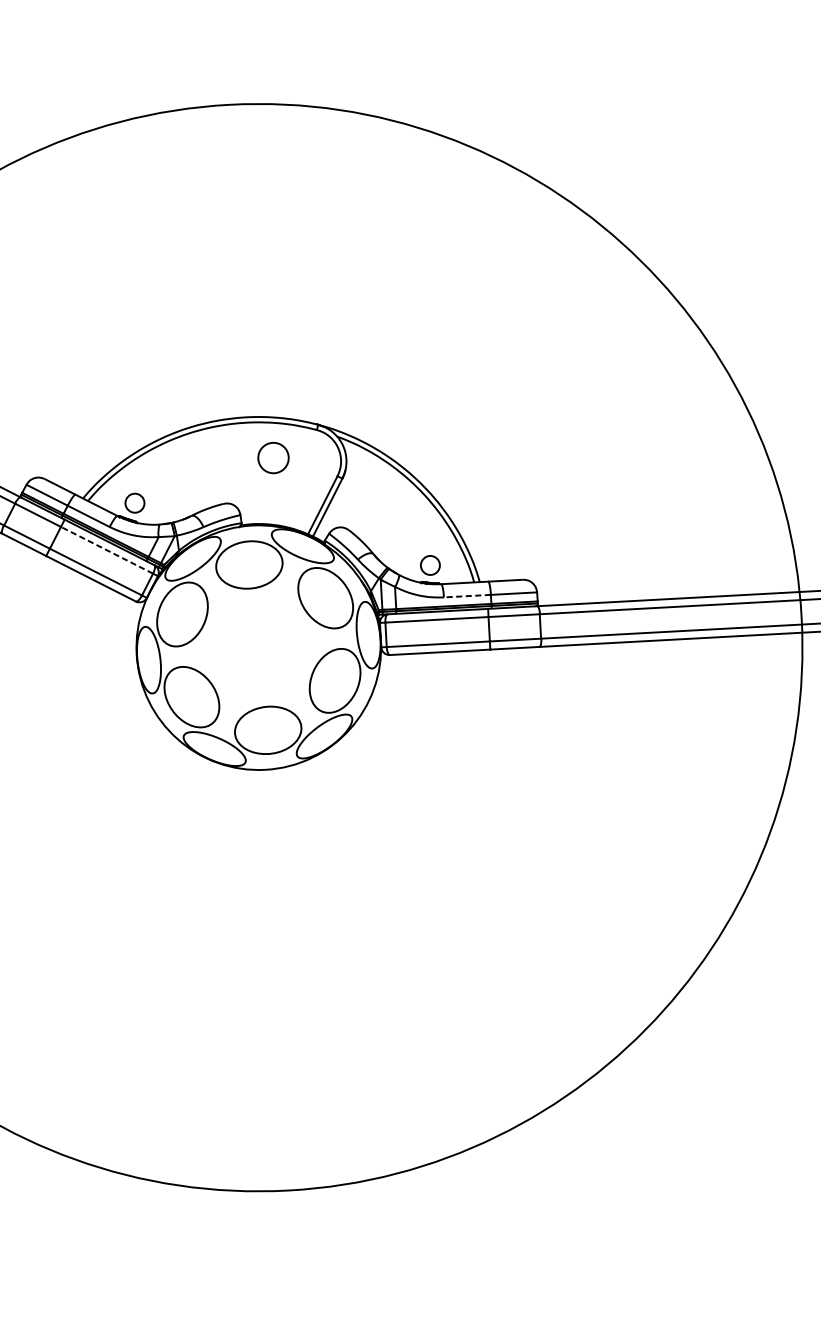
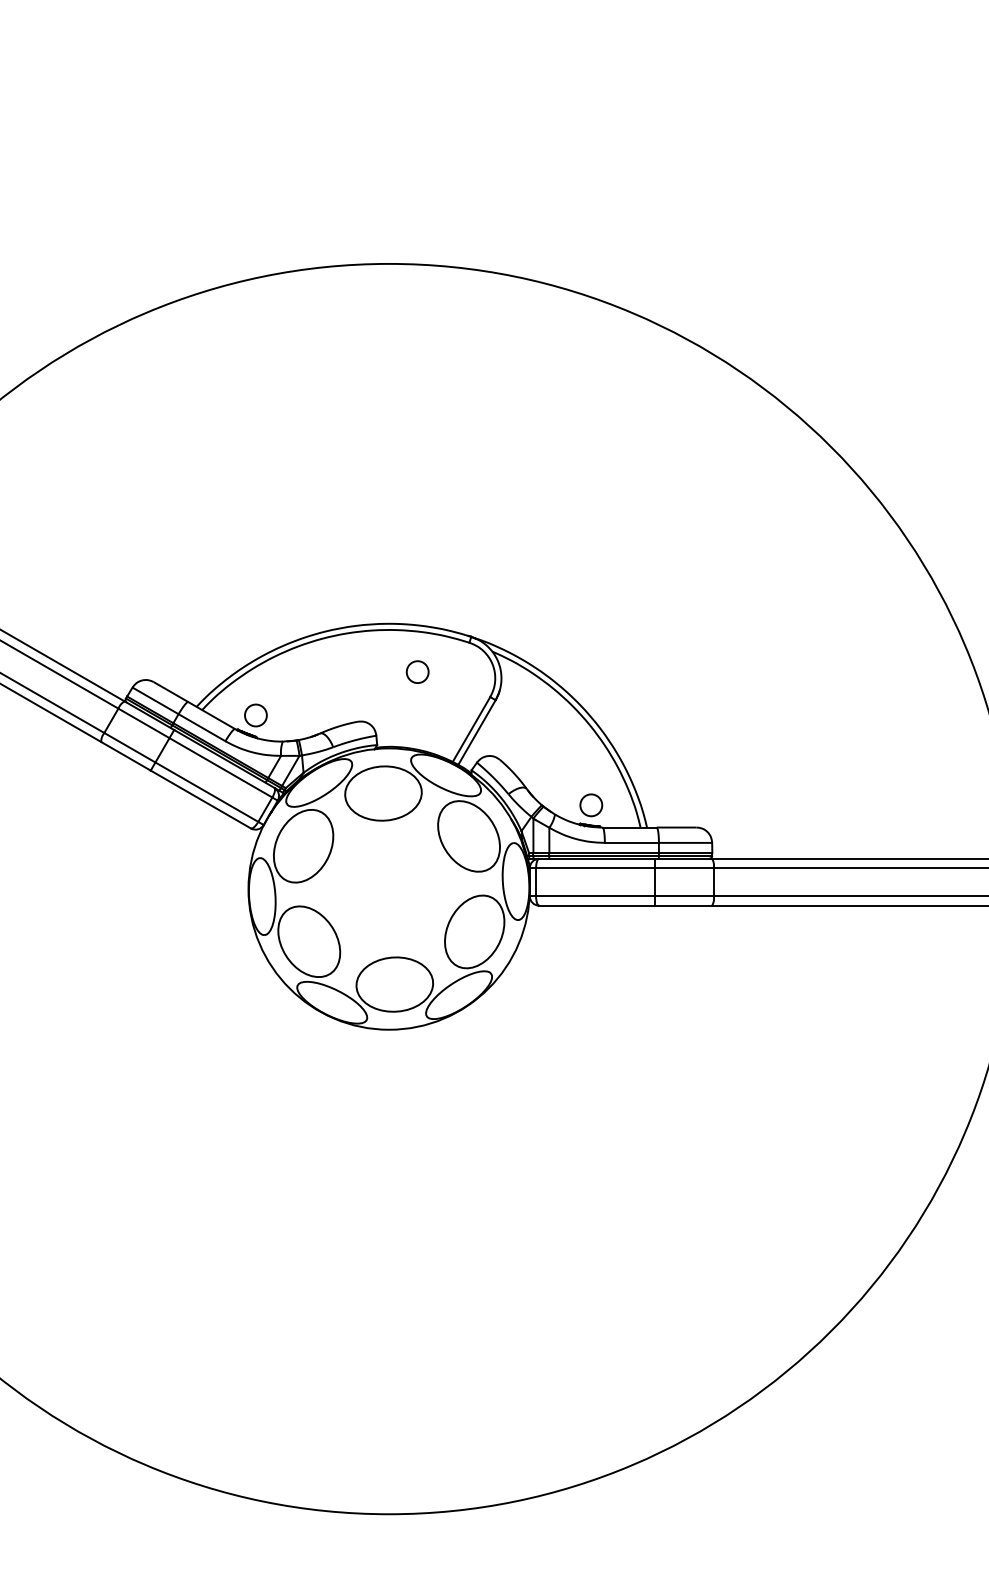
circle: (273, 457) -> (417, 671), size x0.62
line: (106, 550) -> (220, 767), dashed -> solid
line: (467, 595) -> (631, 842), dashed -> solid

